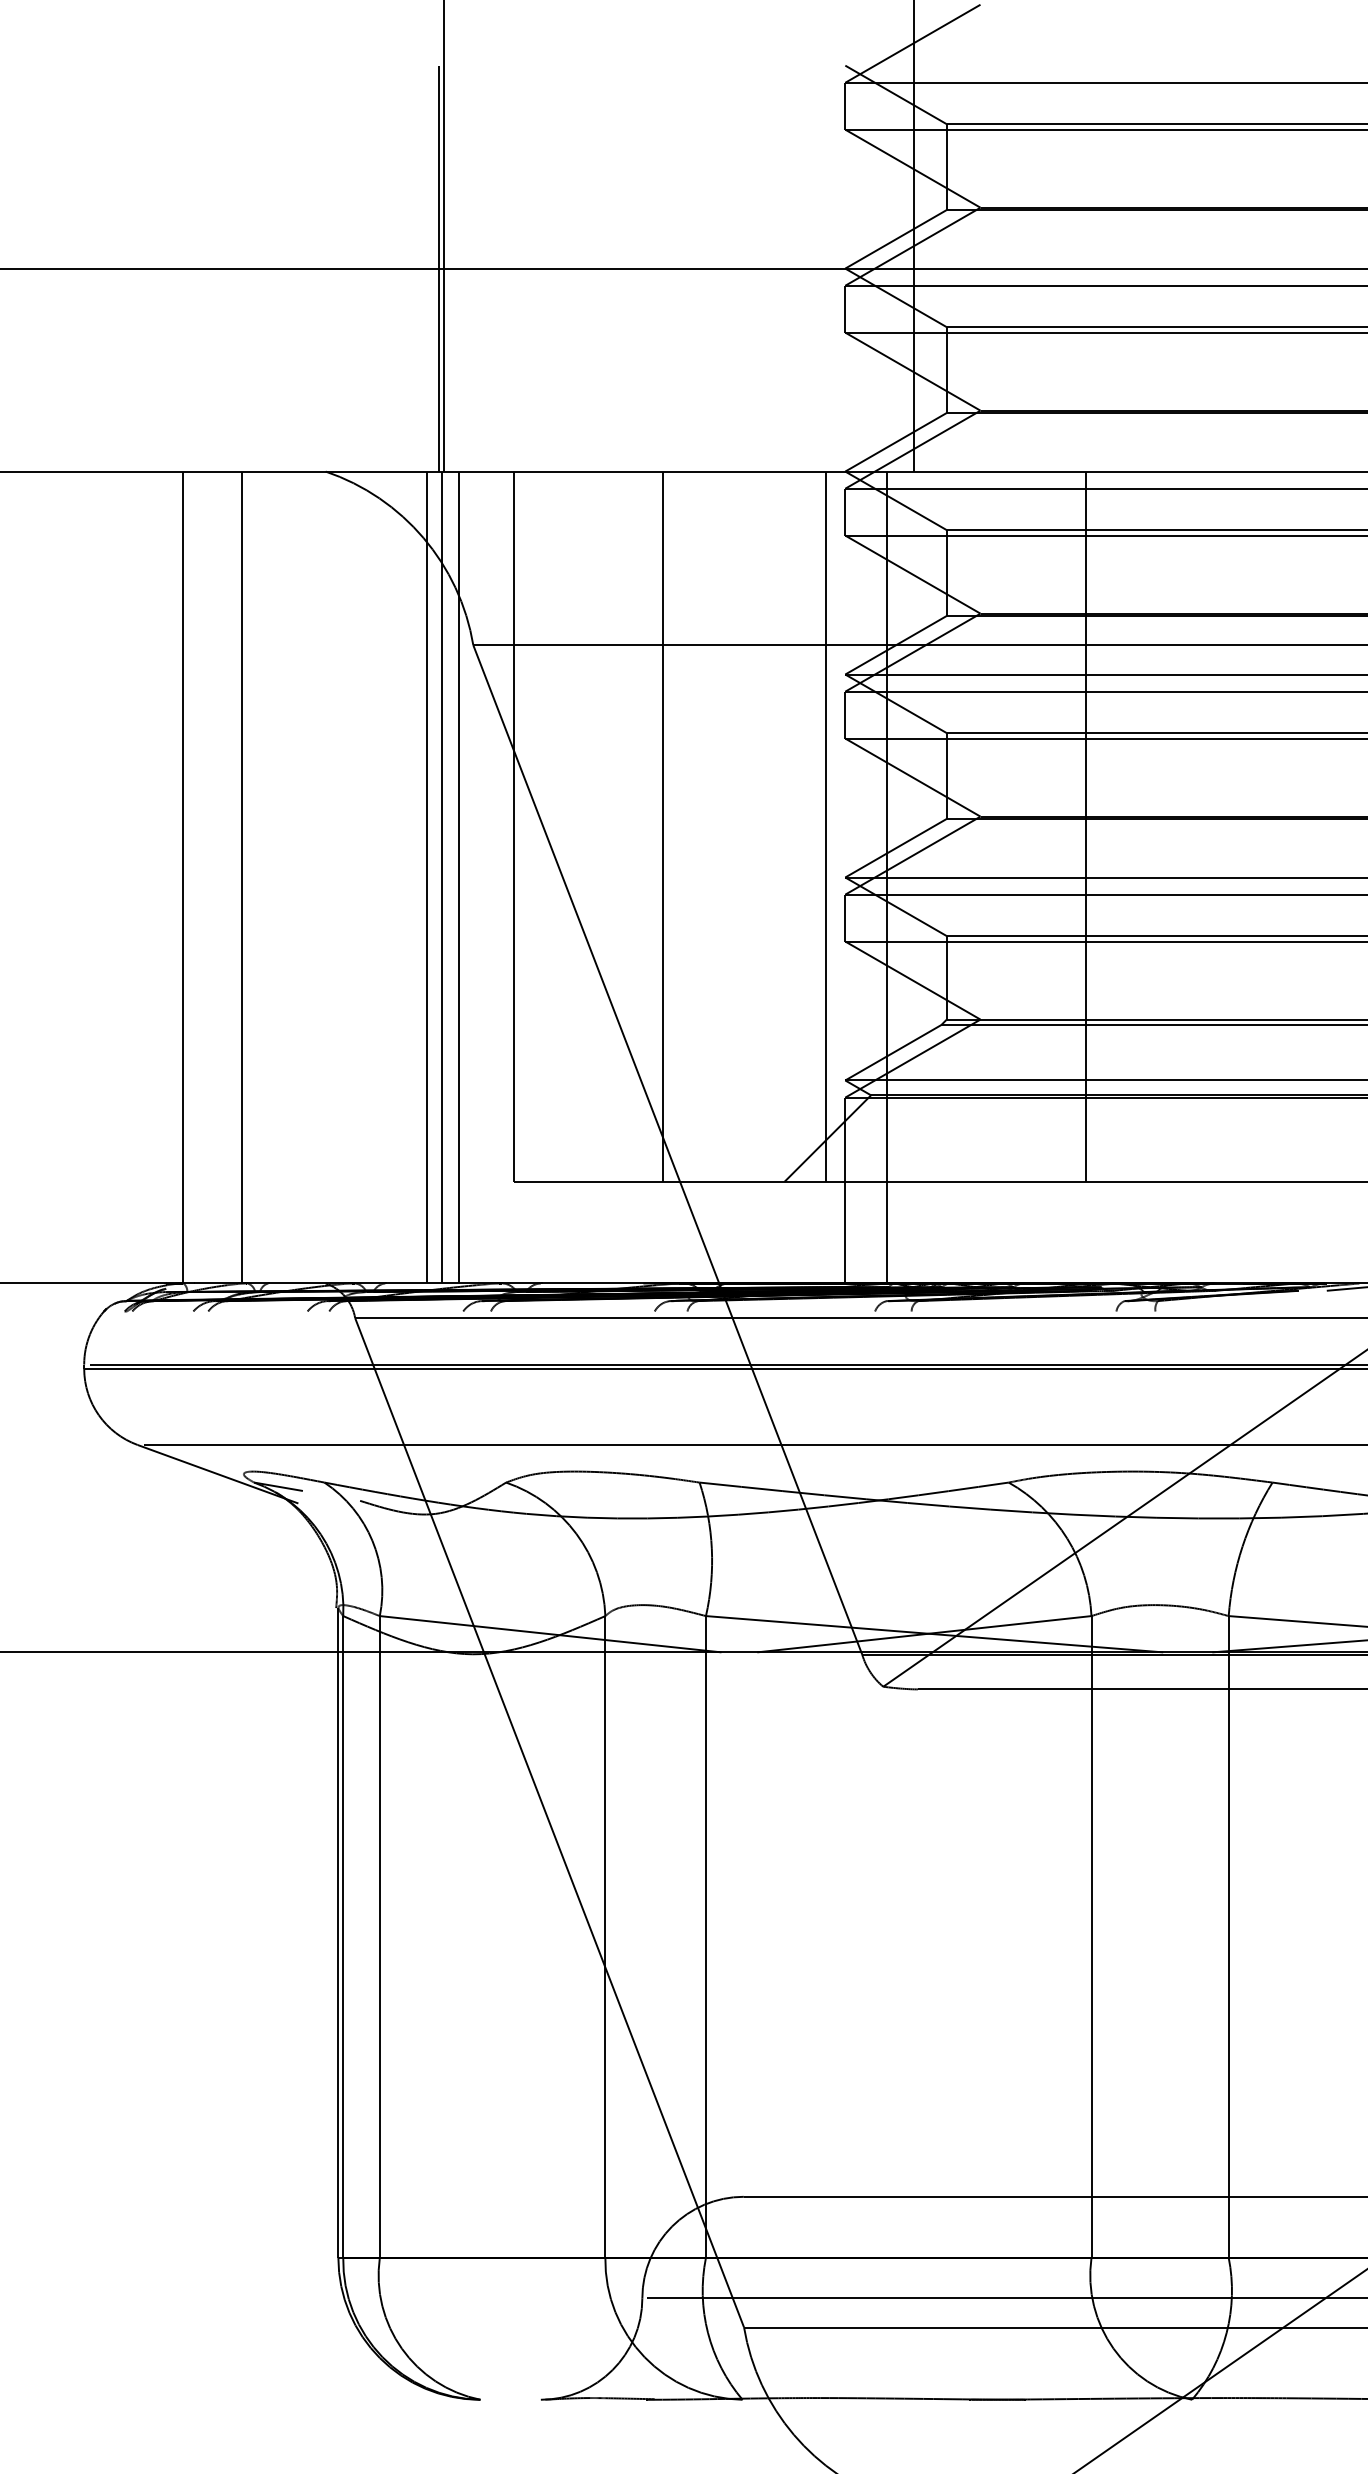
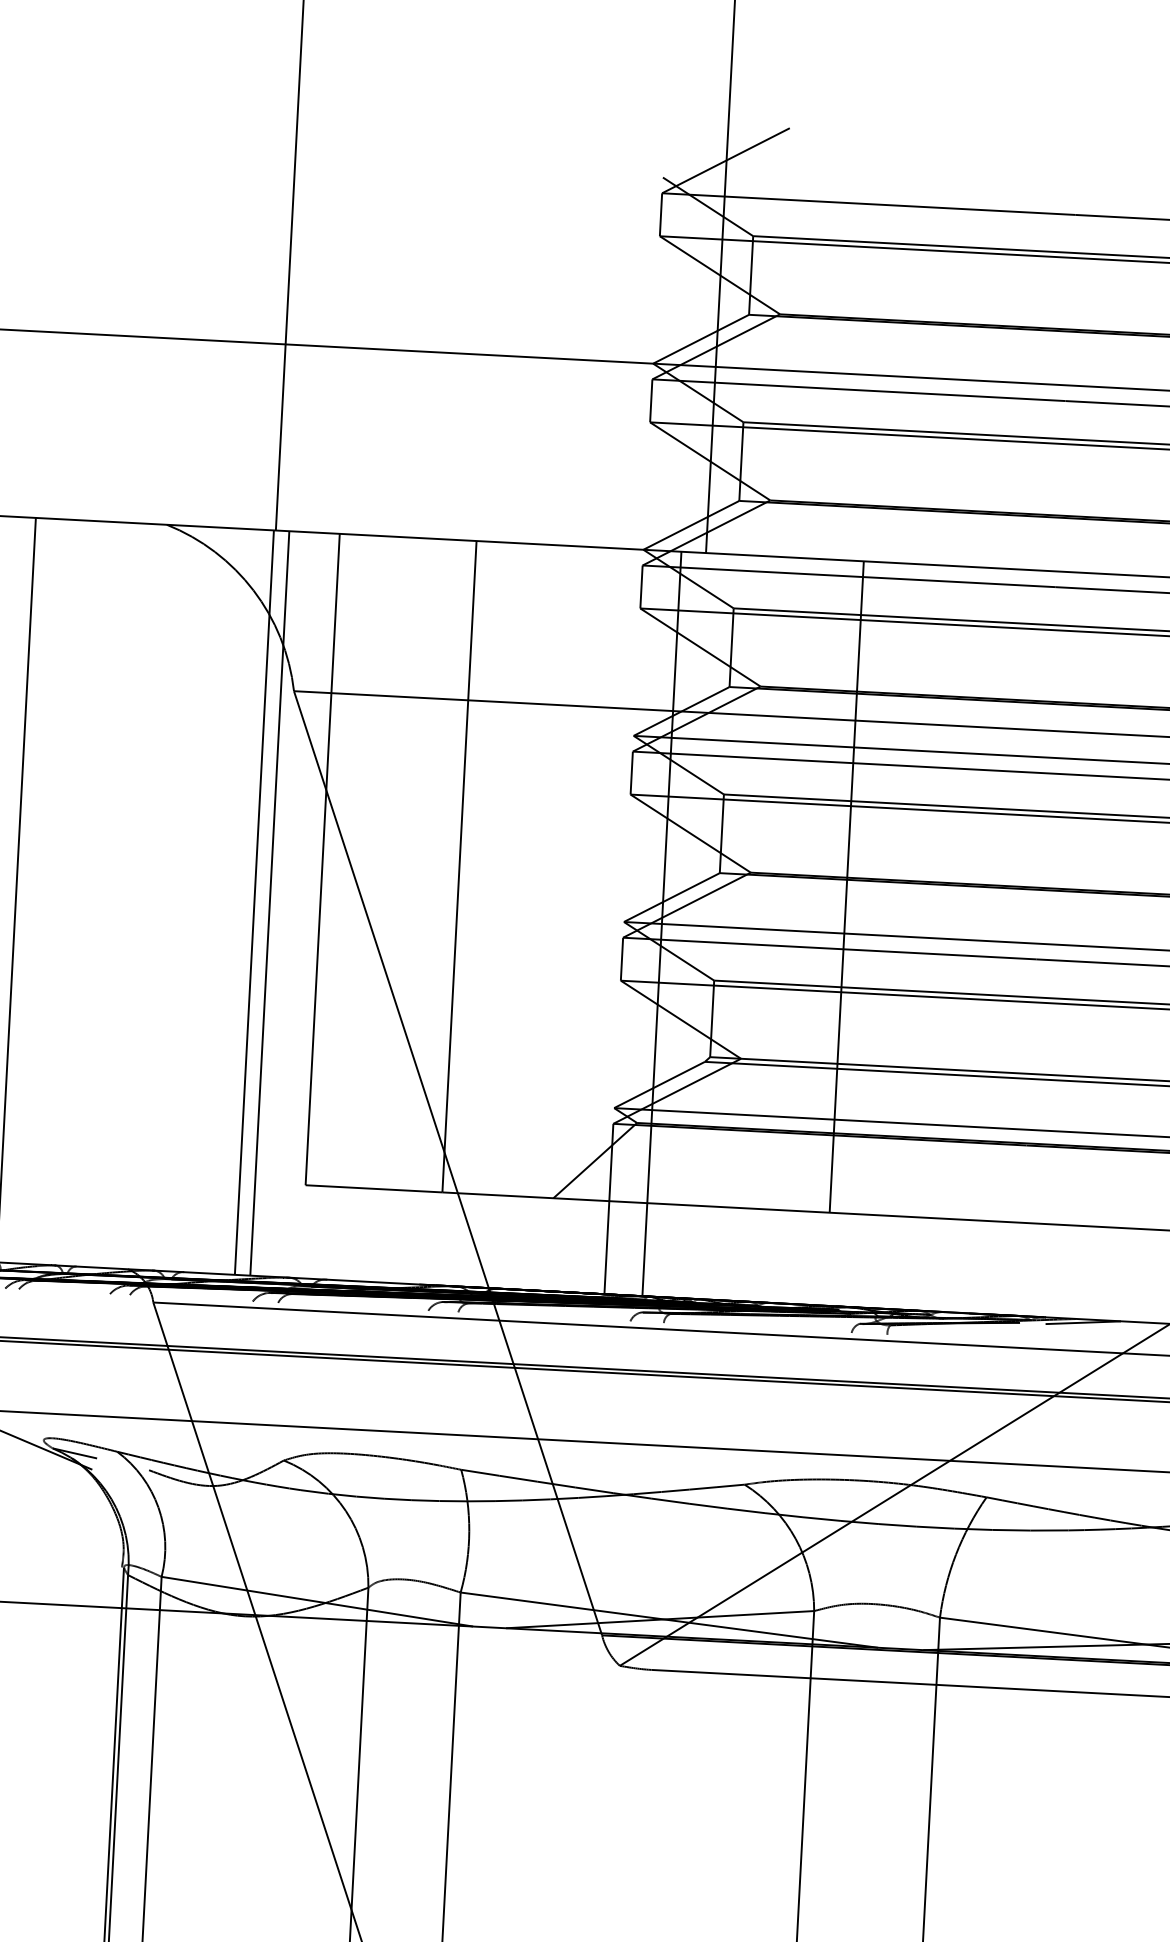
line: (439, 268) -> (281, 344), removed
line: (826, 826) -> (609, 874), removed
line: (242, 877) -> (71, 893), removed
line: (427, 877) -> (240, 901), removed

